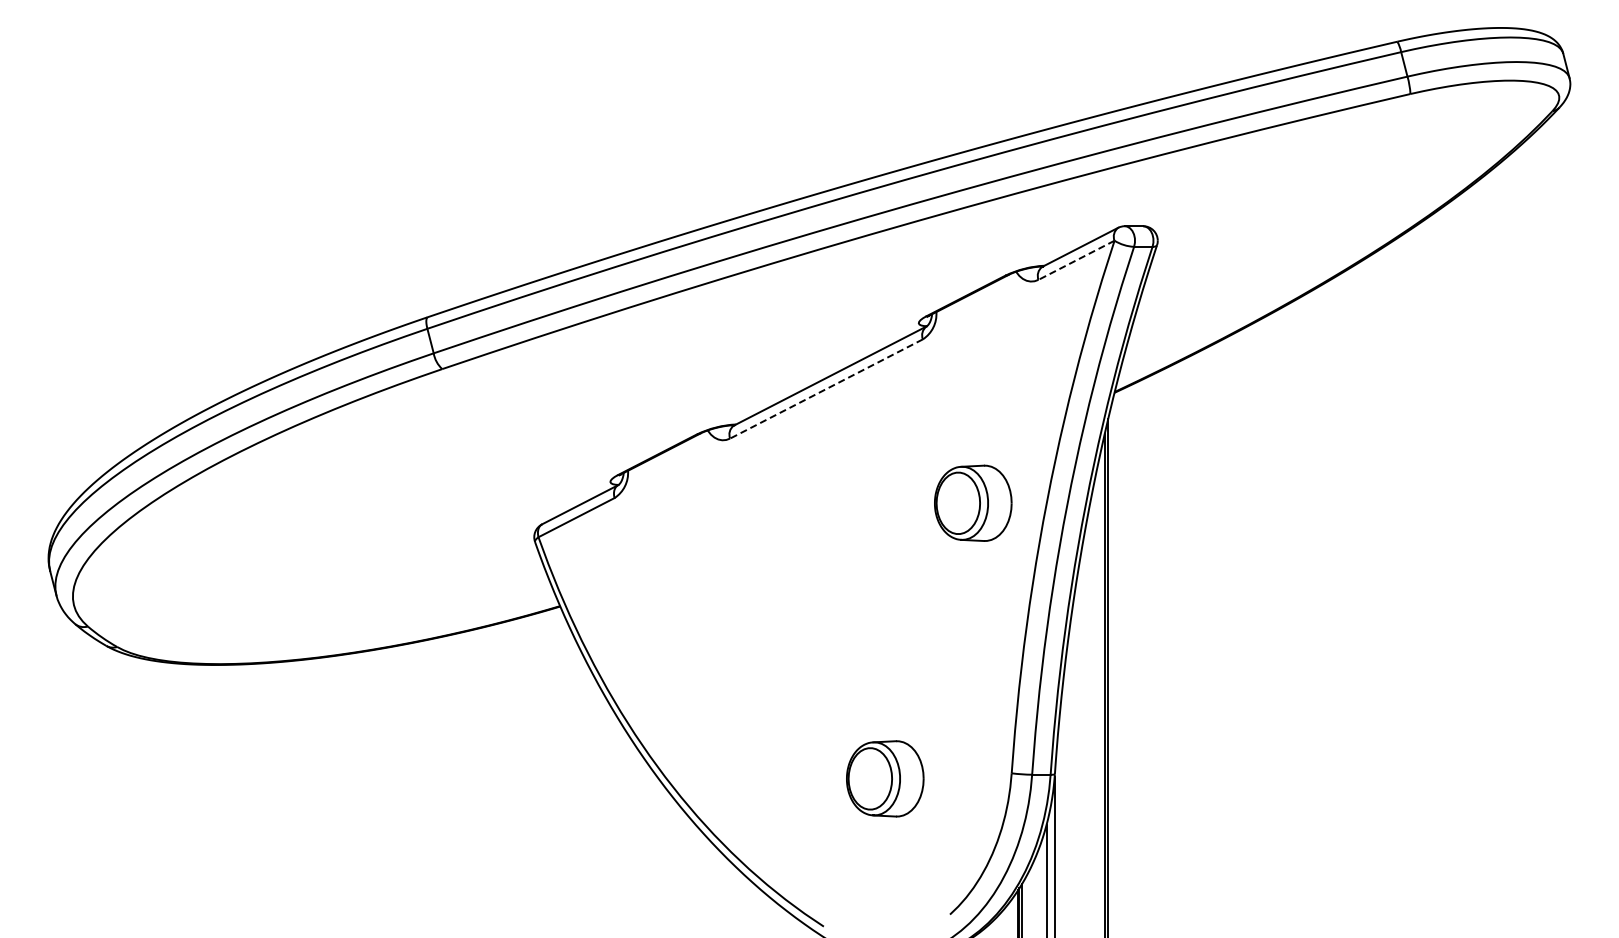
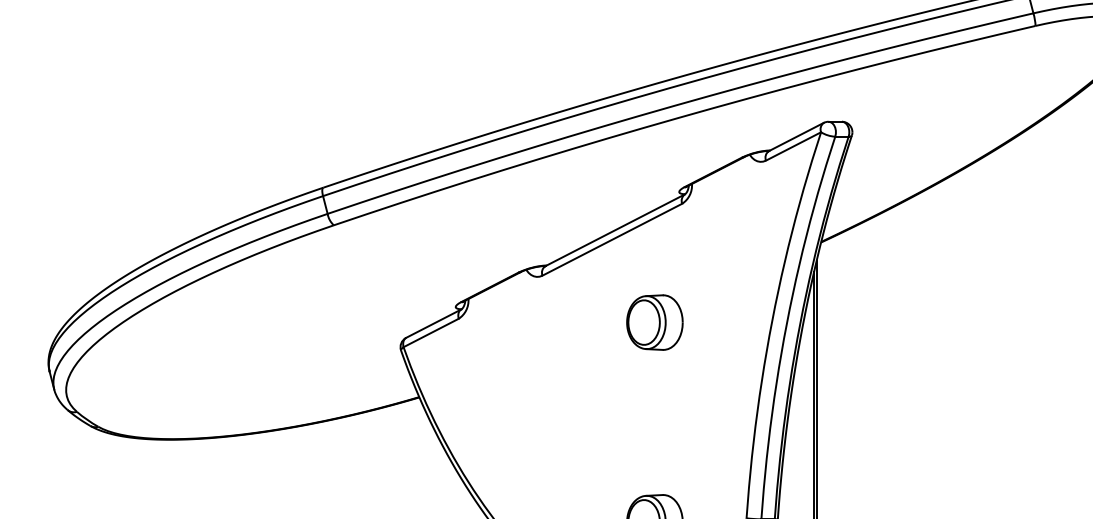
line: (1076, 260) -> (793, 146), dashed -> solid
line: (826, 389) -> (612, 240), dashed -> solid
part: (973, 502) -> (655, 322), moved

